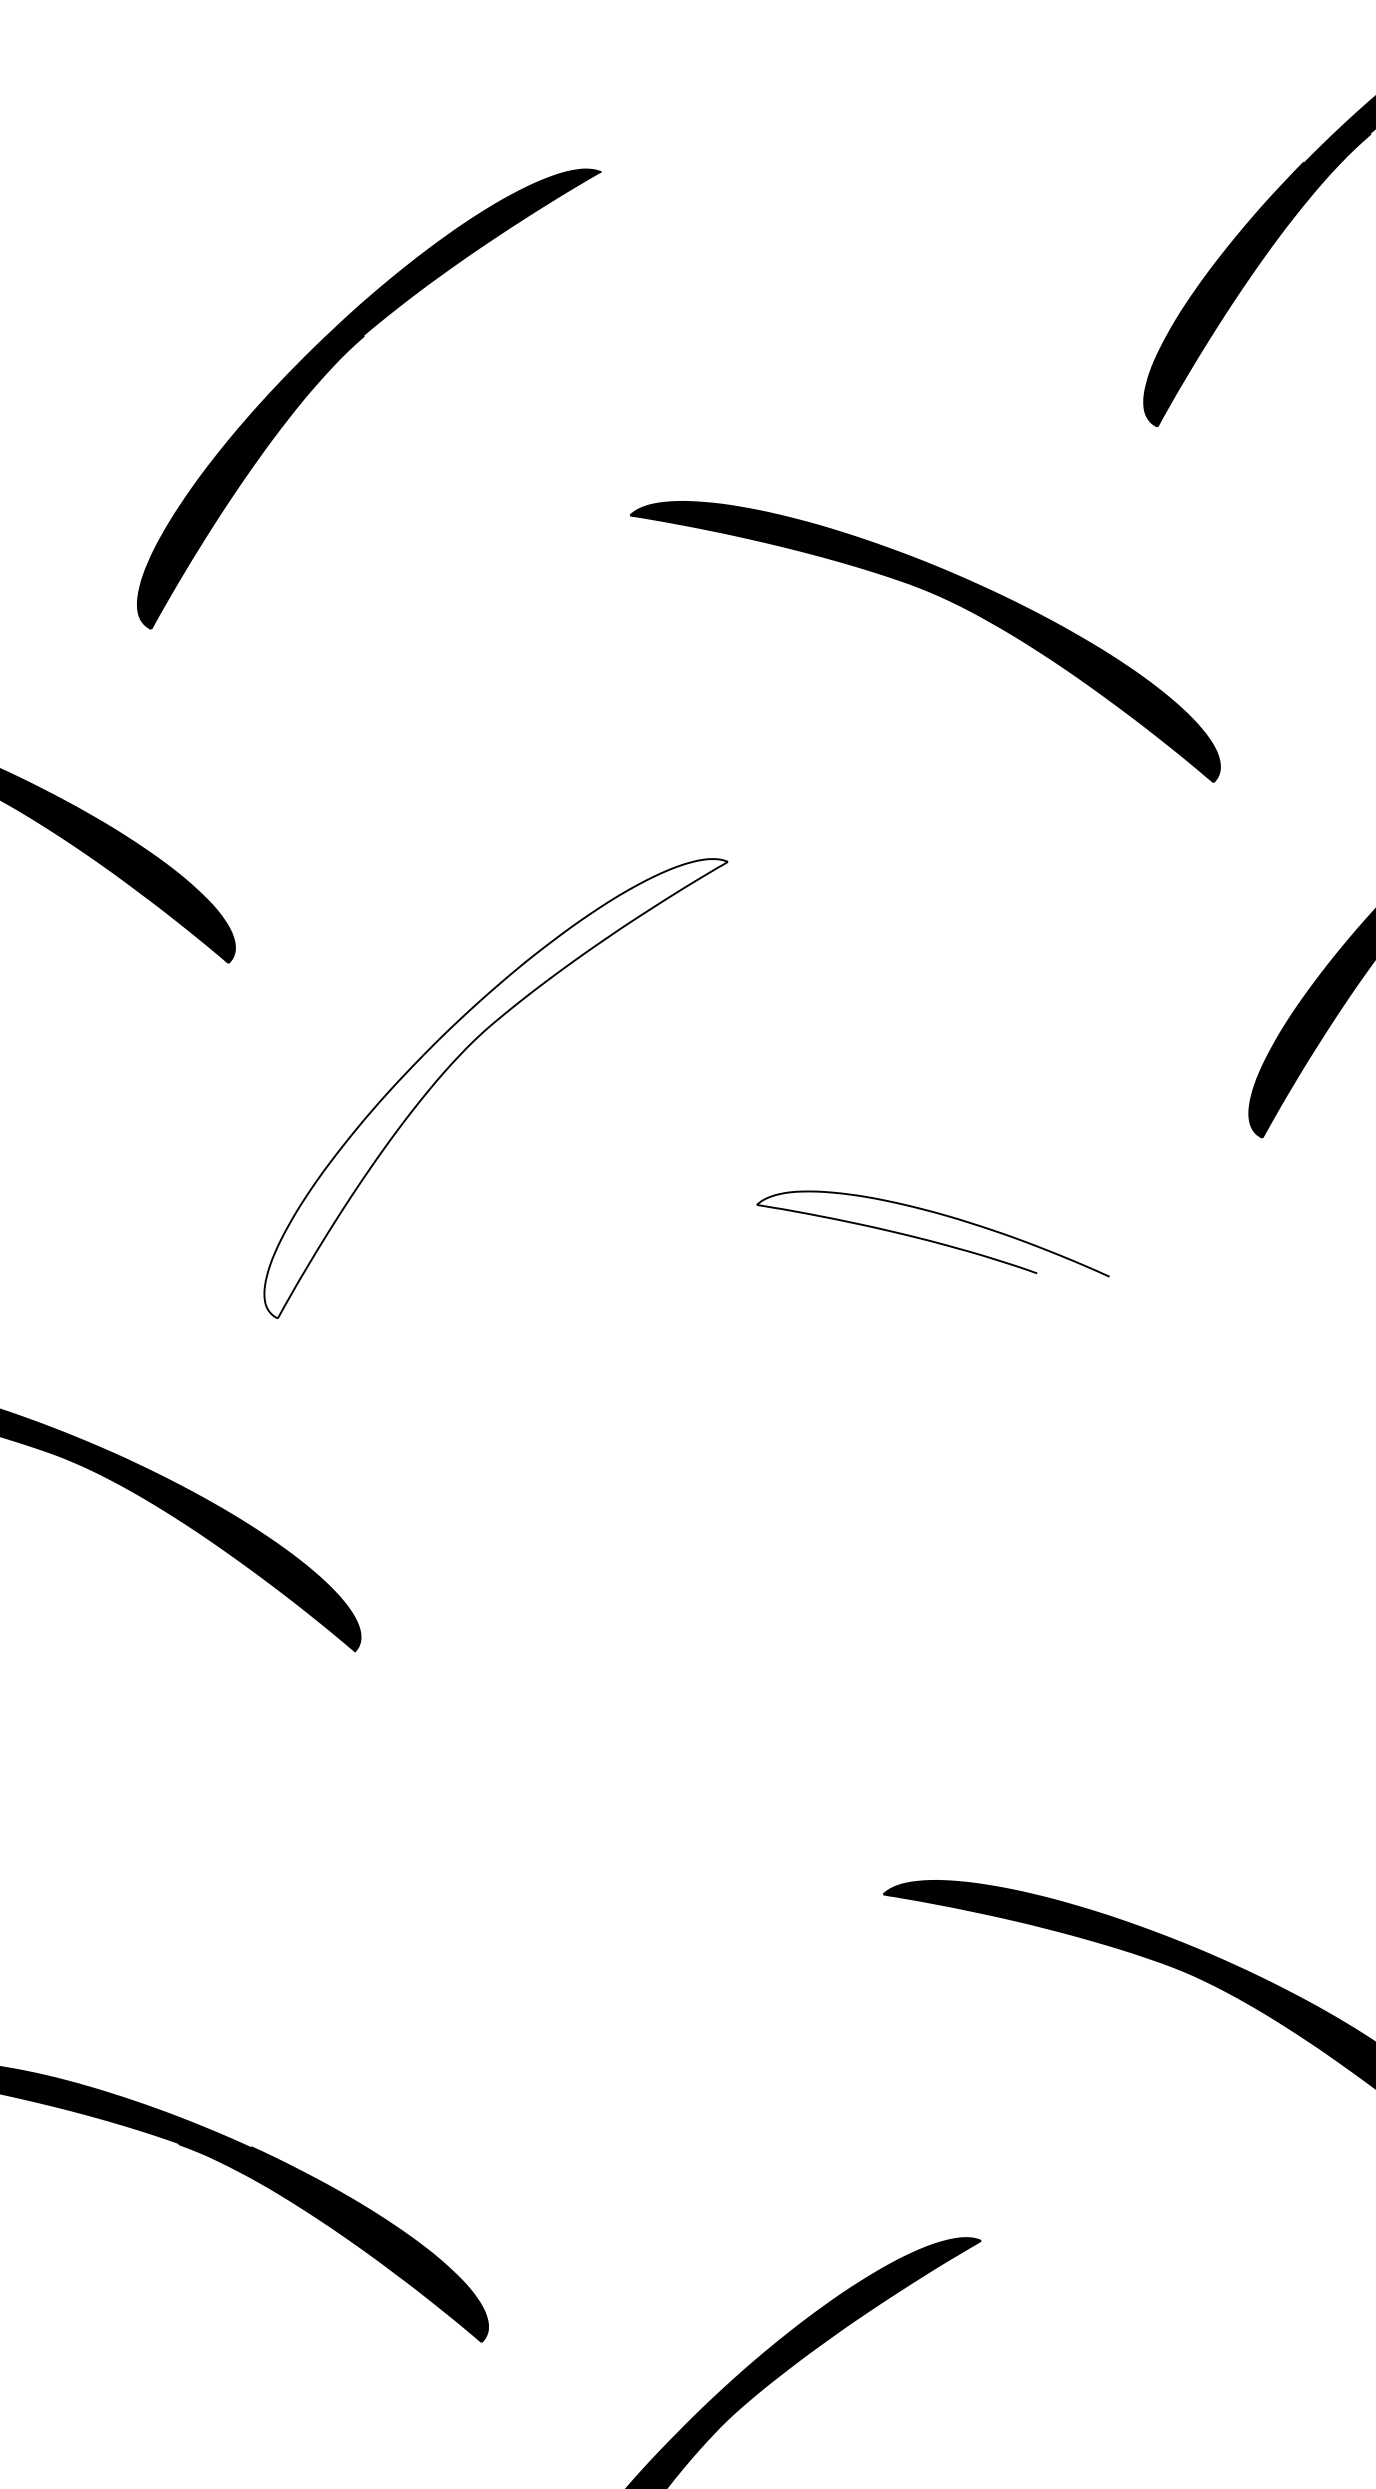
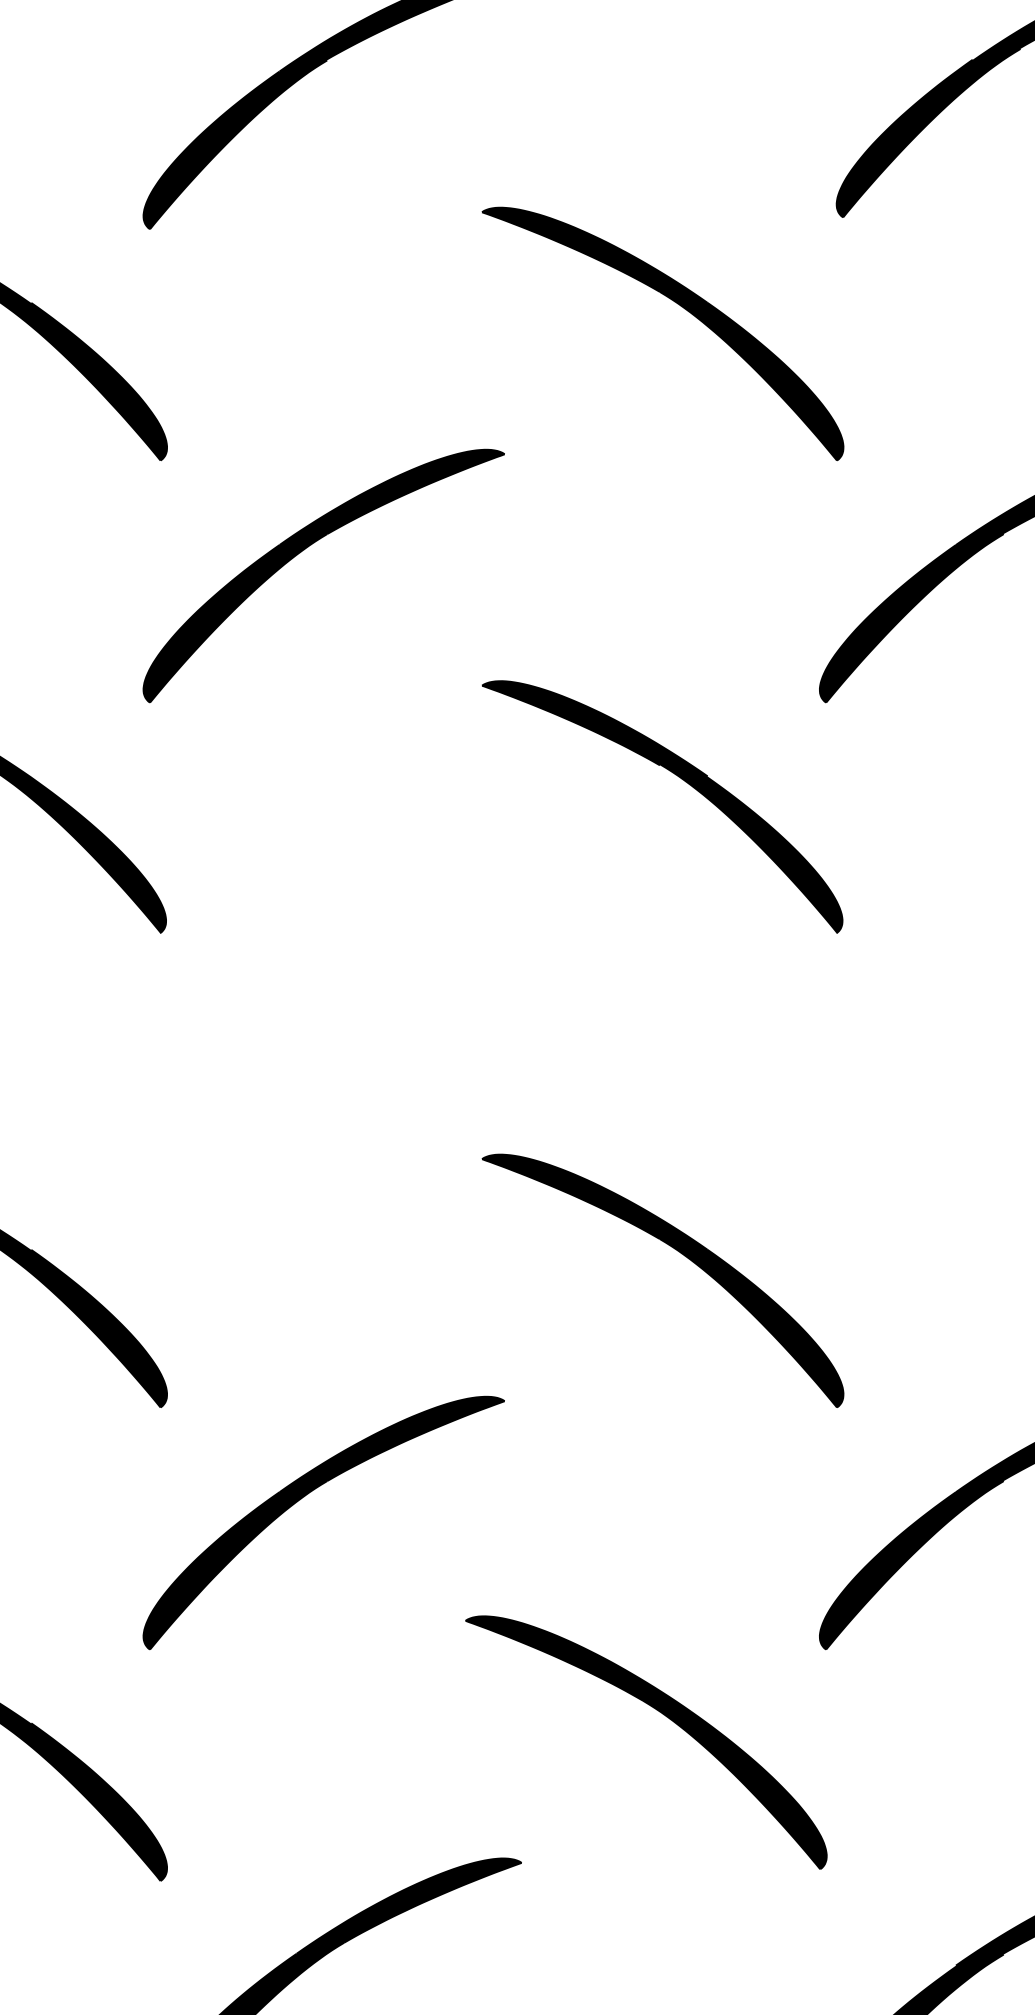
fill: (496, 1086) -> (323, 575), added
fill: (1052, 1334) -> (662, 807), added

